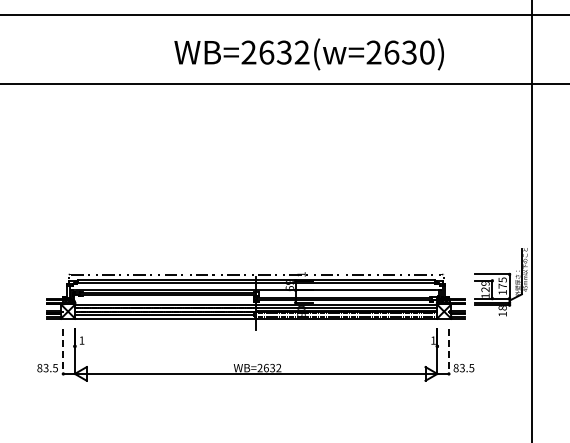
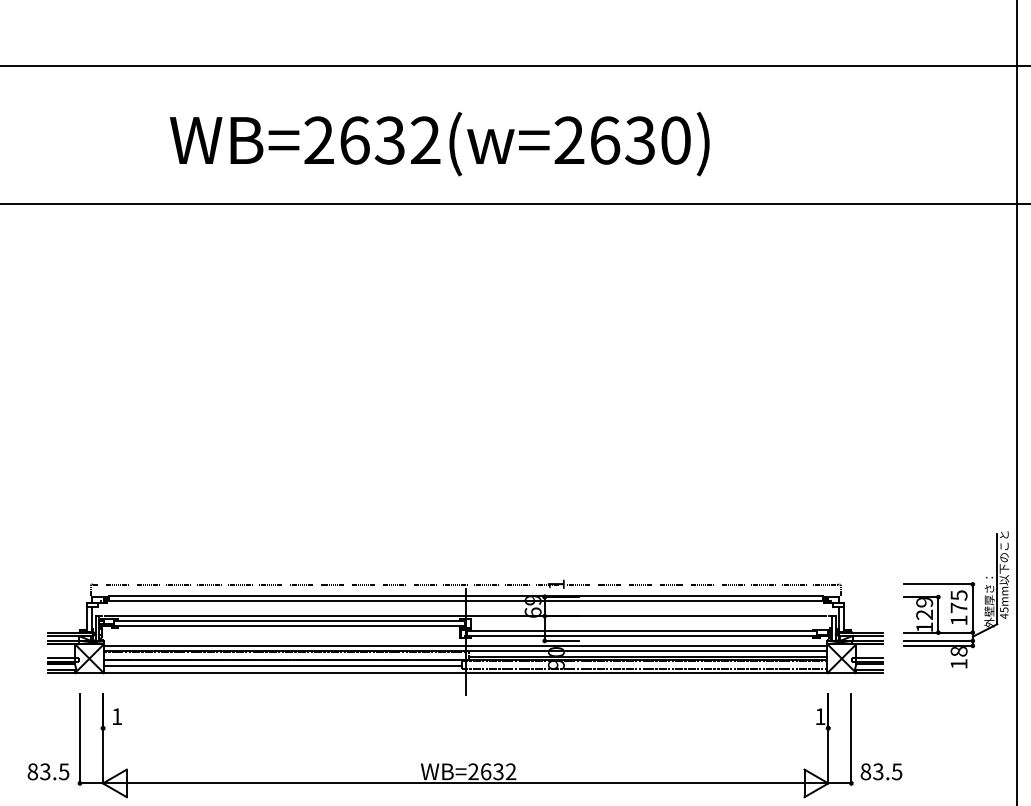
text: (308, 54) -> (438, 144), moved
line: (63, 352) -> (80, 740), dashed -> solid
line: (448, 352) -> (850, 740), dashed -> solid

